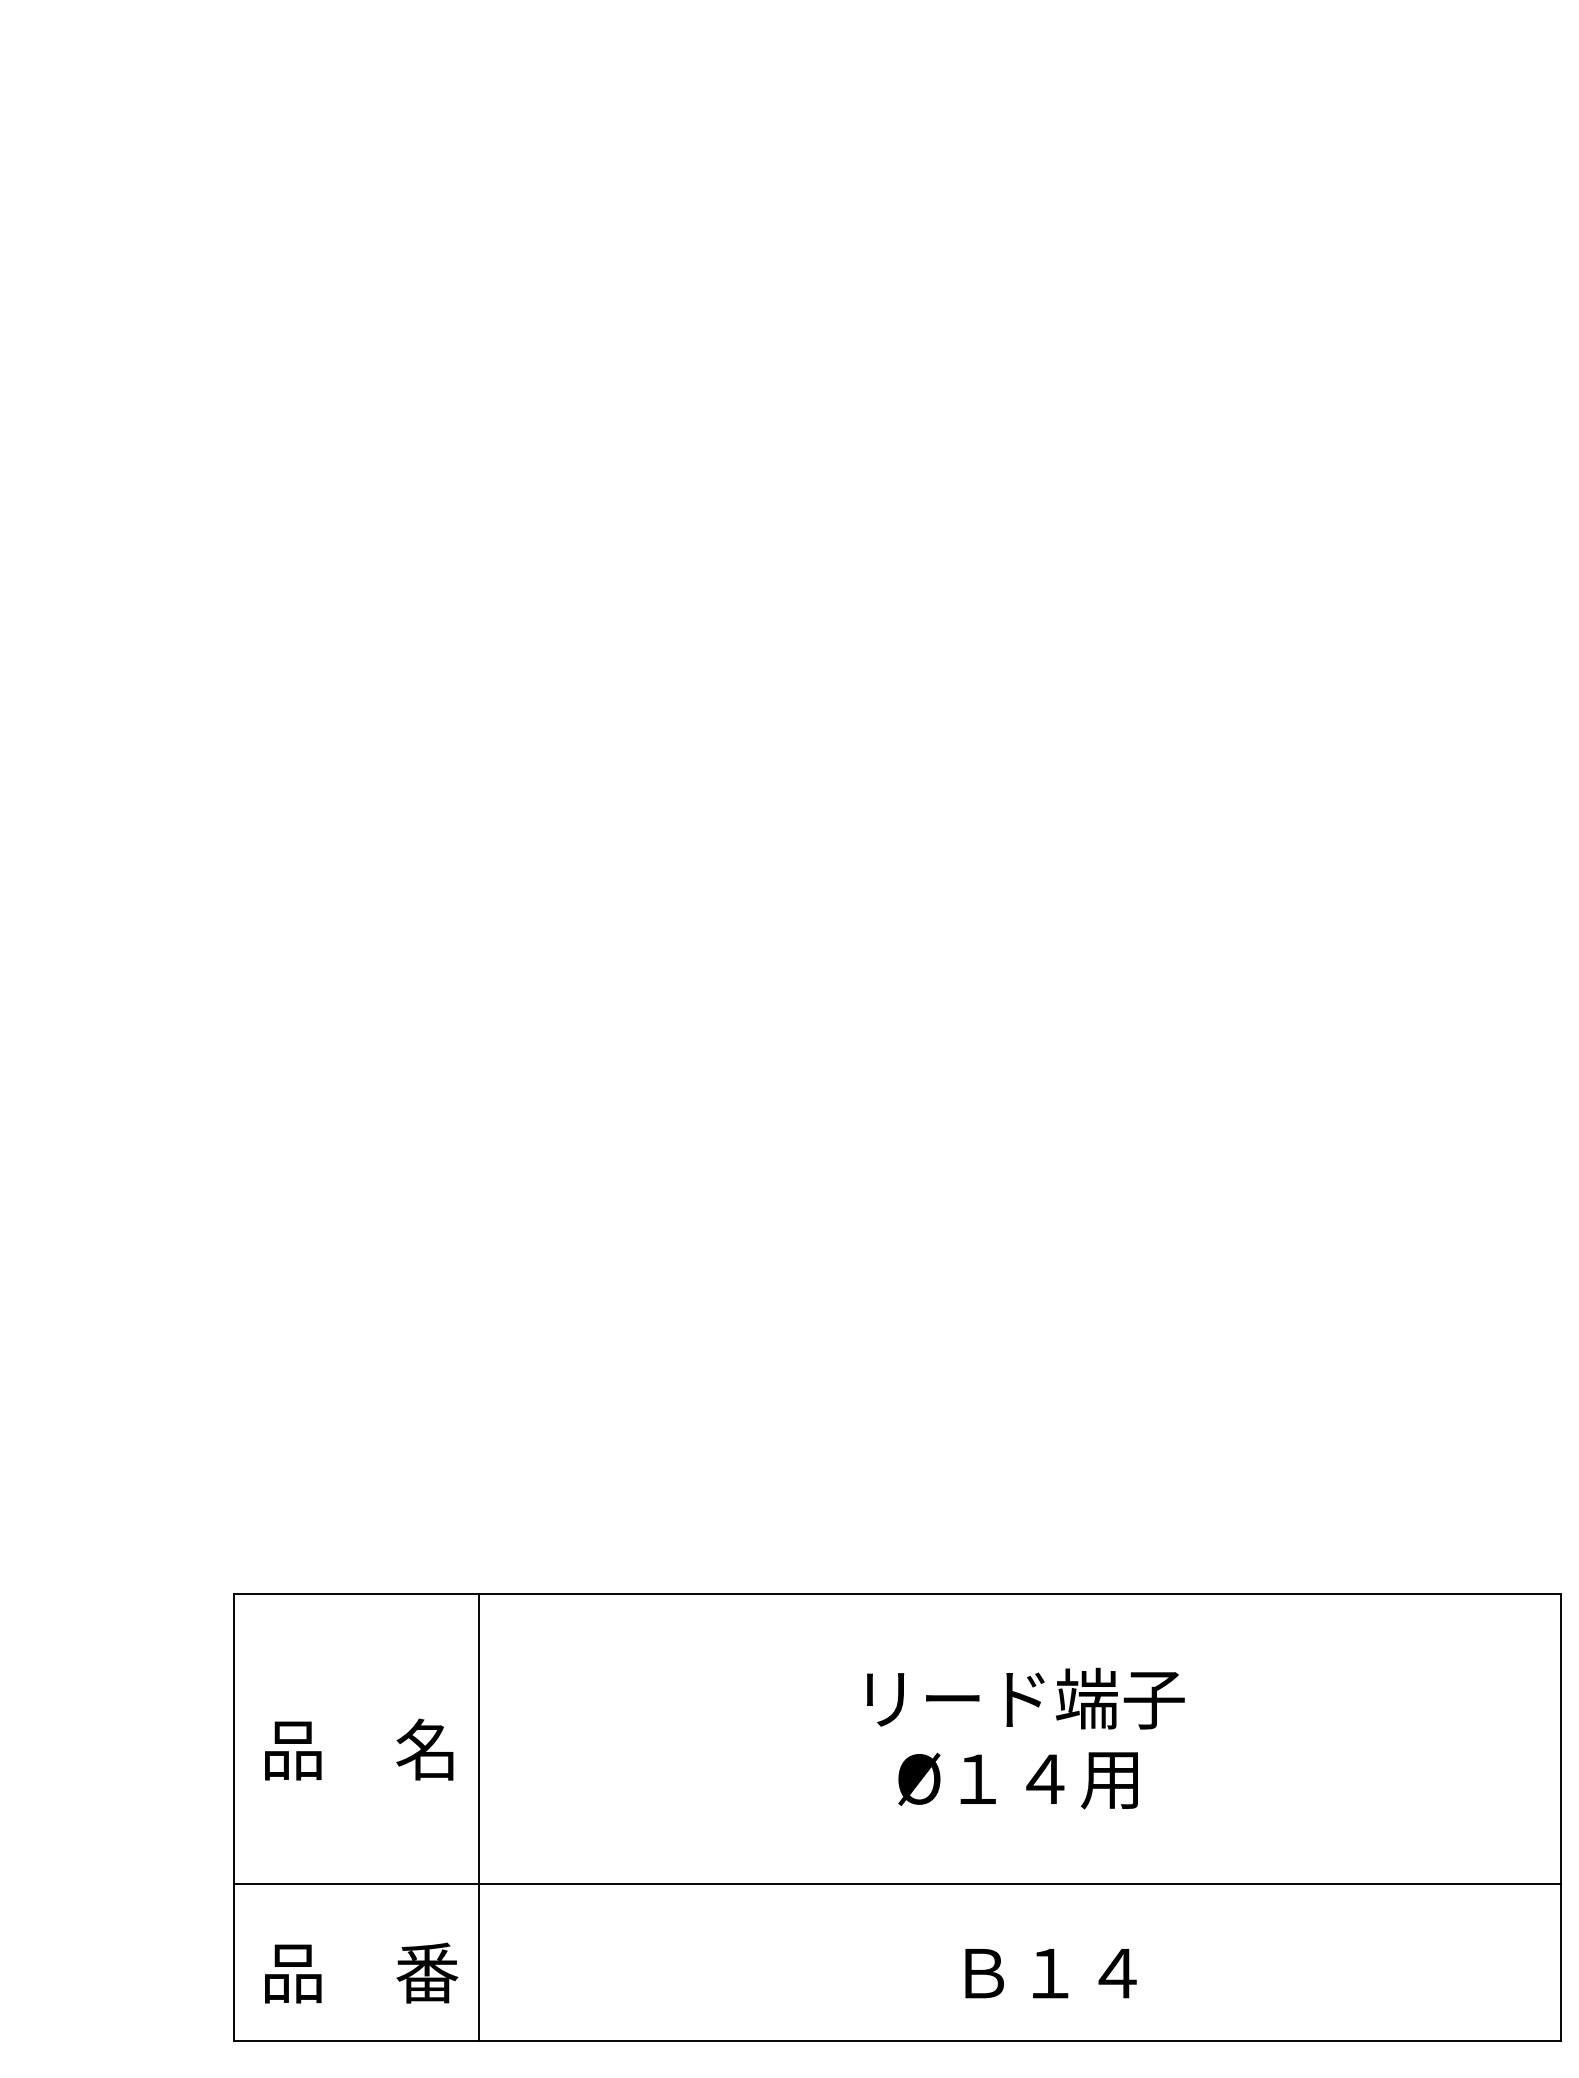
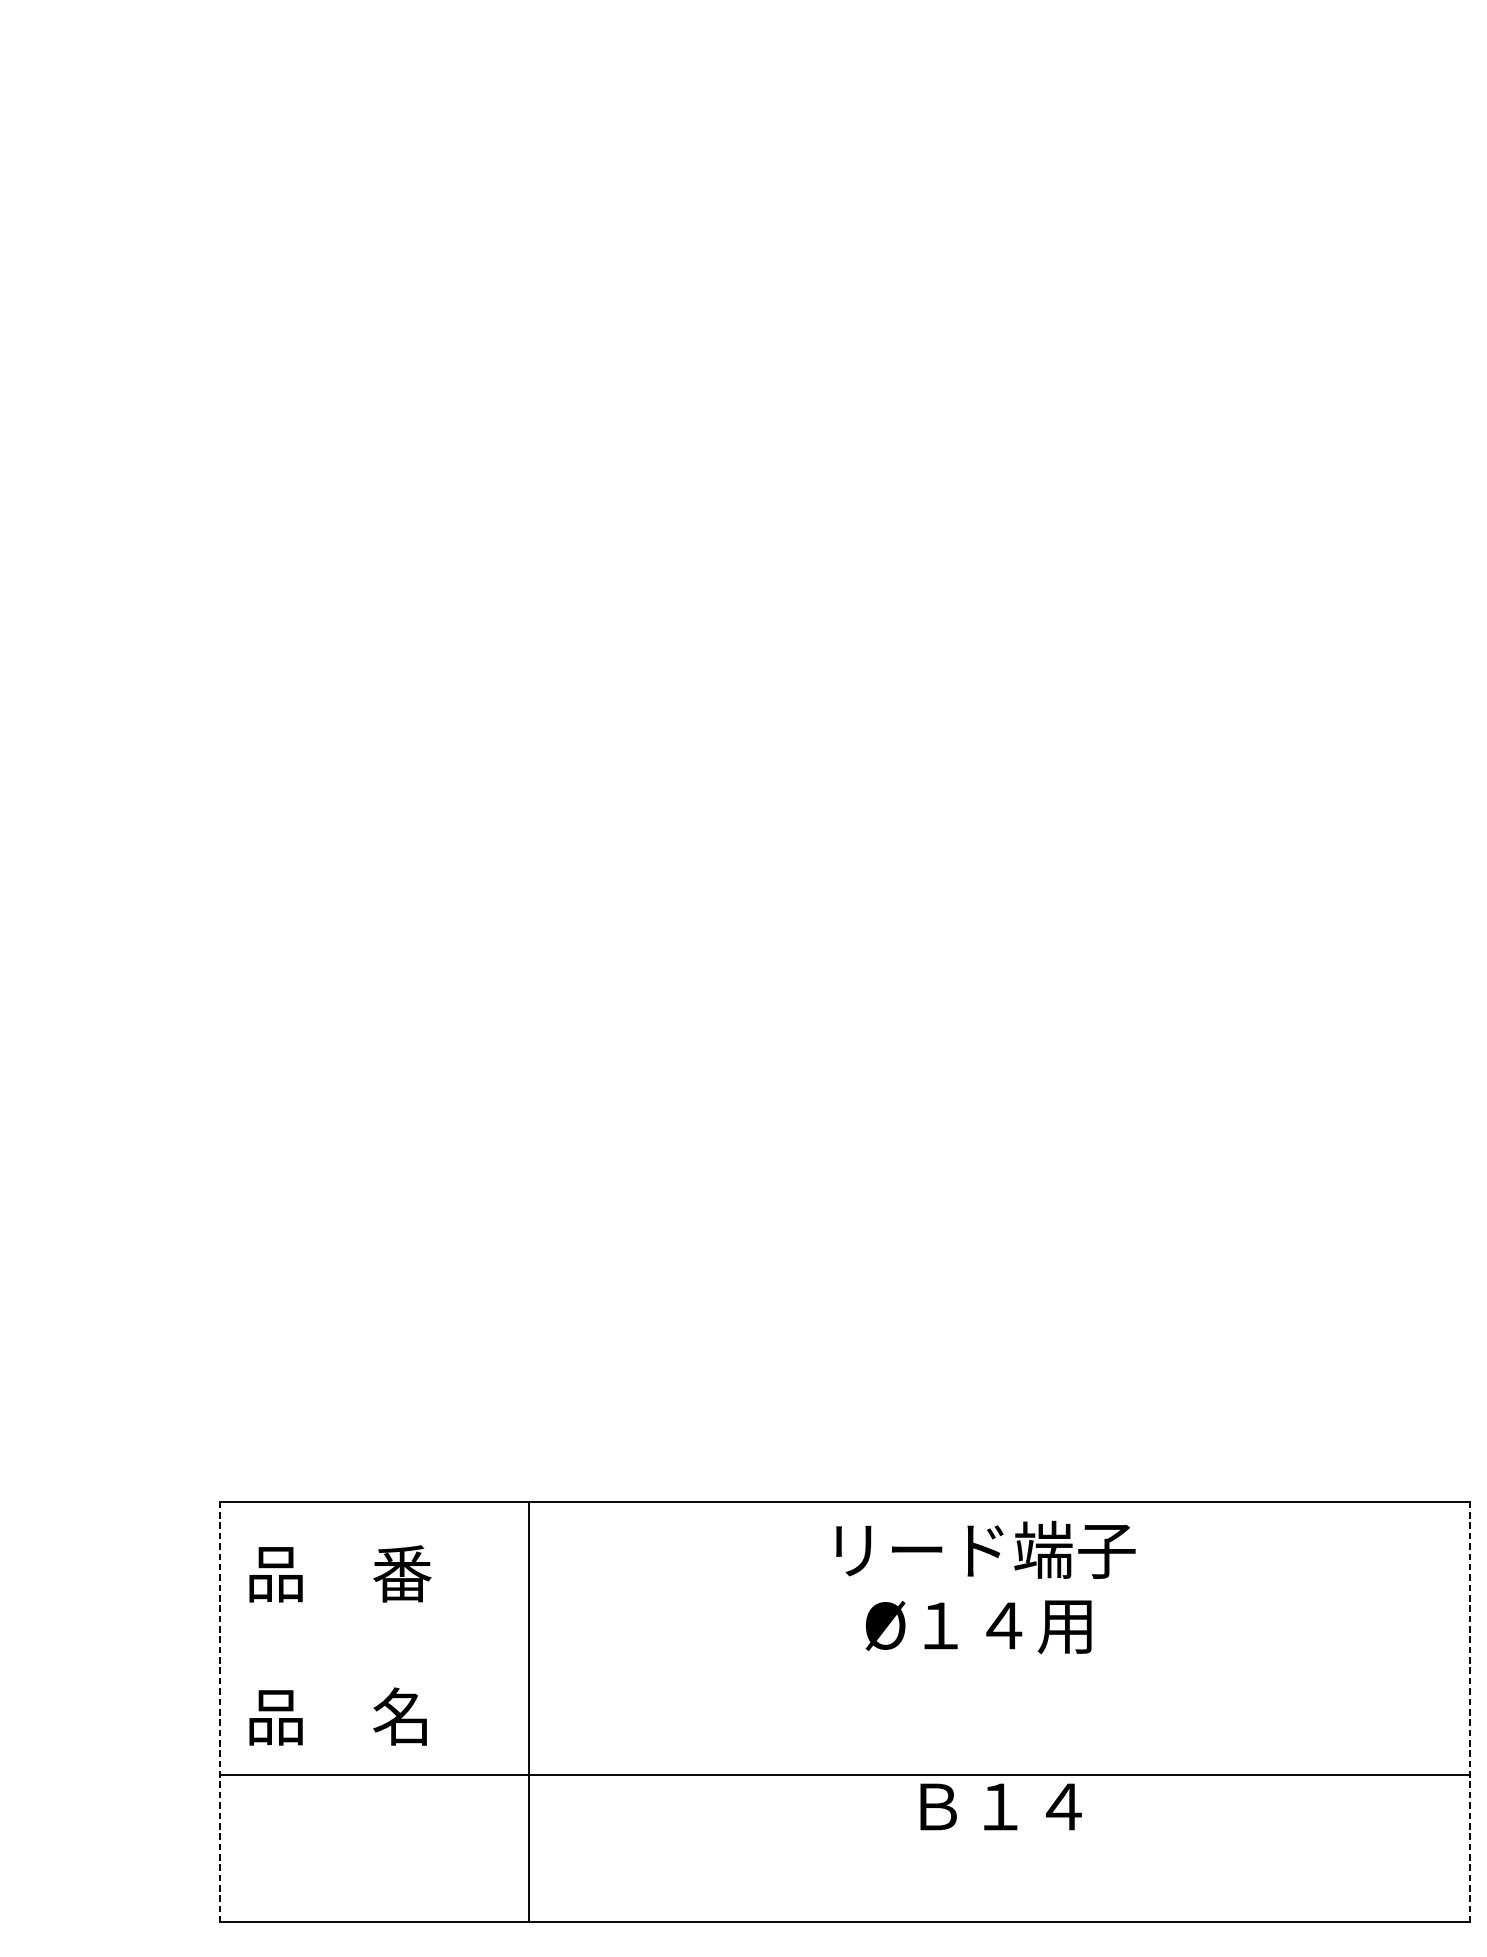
text: (1025, 1738) -> (985, 1587), moved
text: (359, 1749) -> (338, 1716), moved
line: (479, 1817) -> (529, 1711), moved
line: (233, 1818) -> (219, 1712), solid -> dashed
line: (1560, 1818) -> (1469, 1712), solid -> dashed
text: (361, 1972) -> (340, 1573), moved
text: (1050, 1973) -> (1000, 1806), moved

